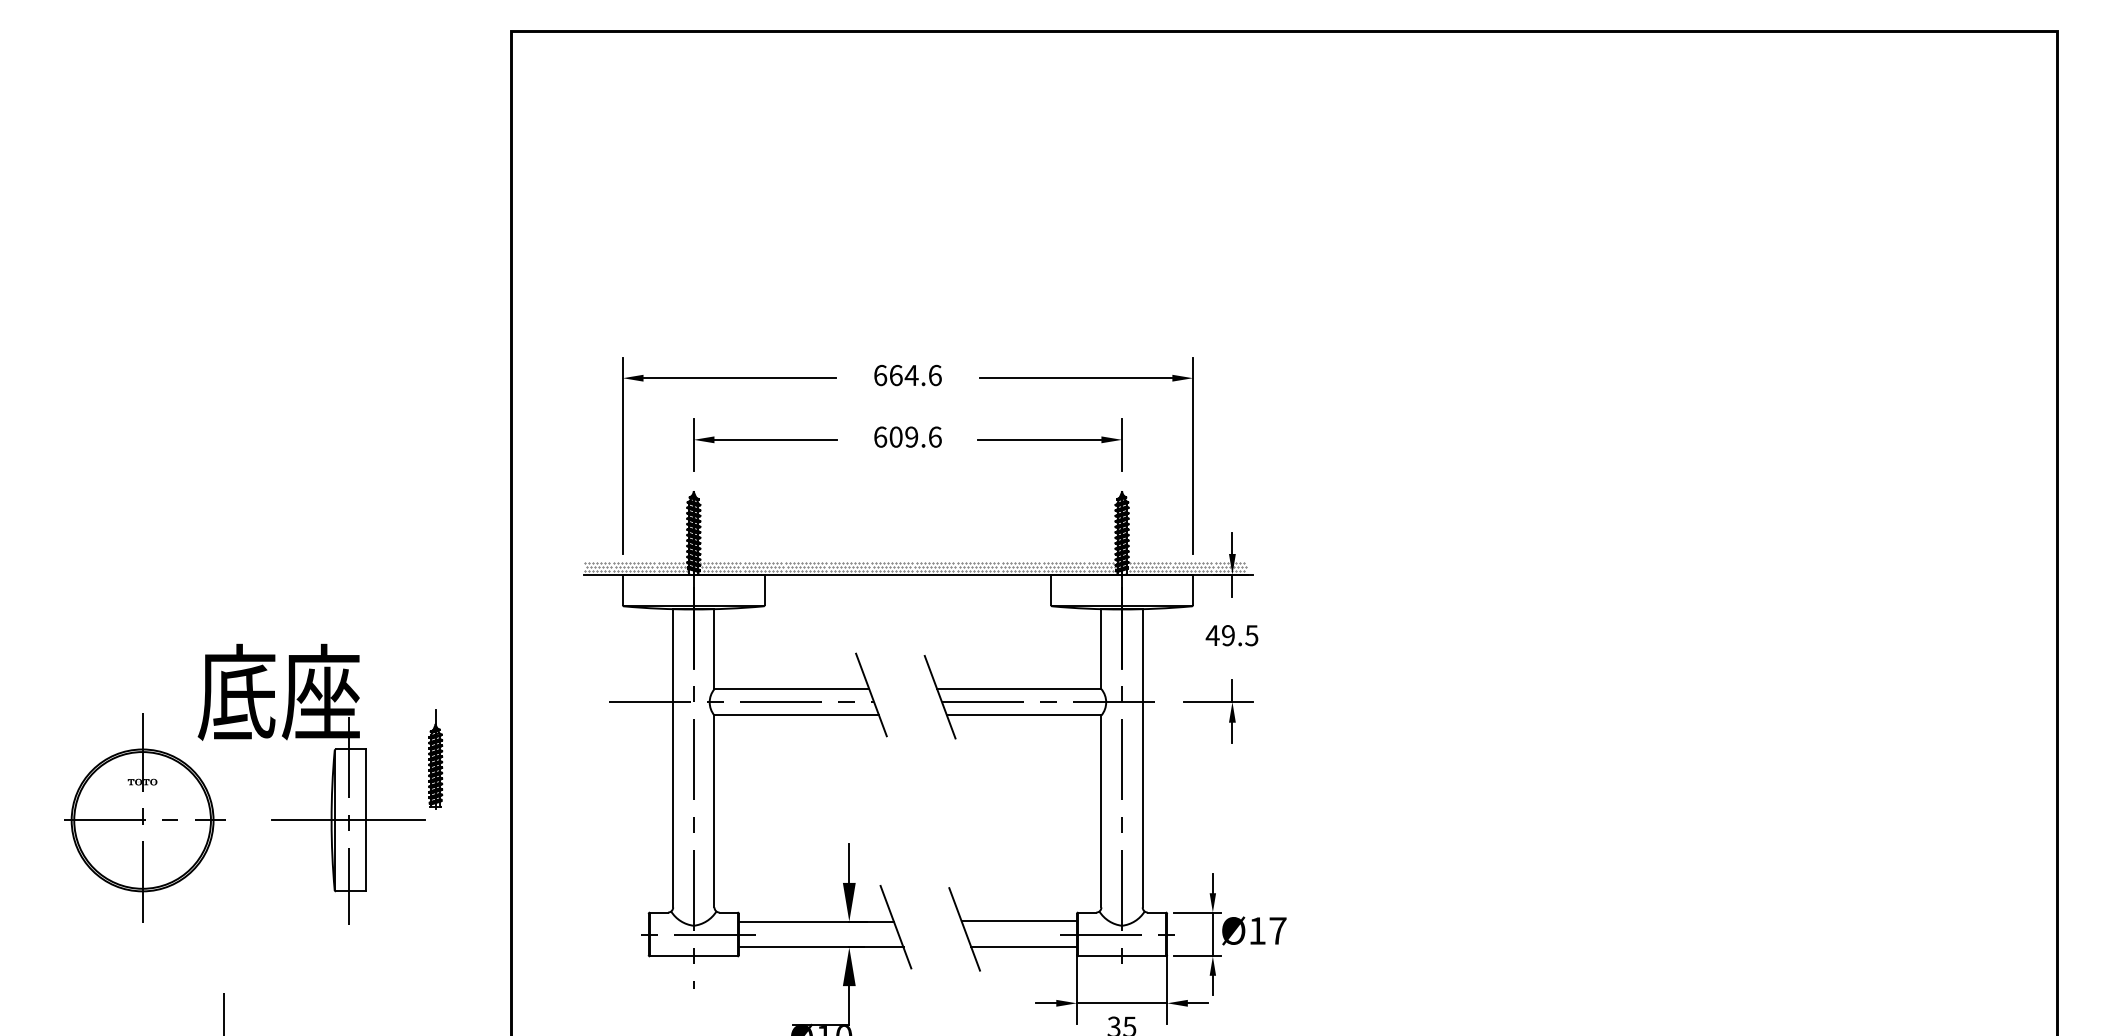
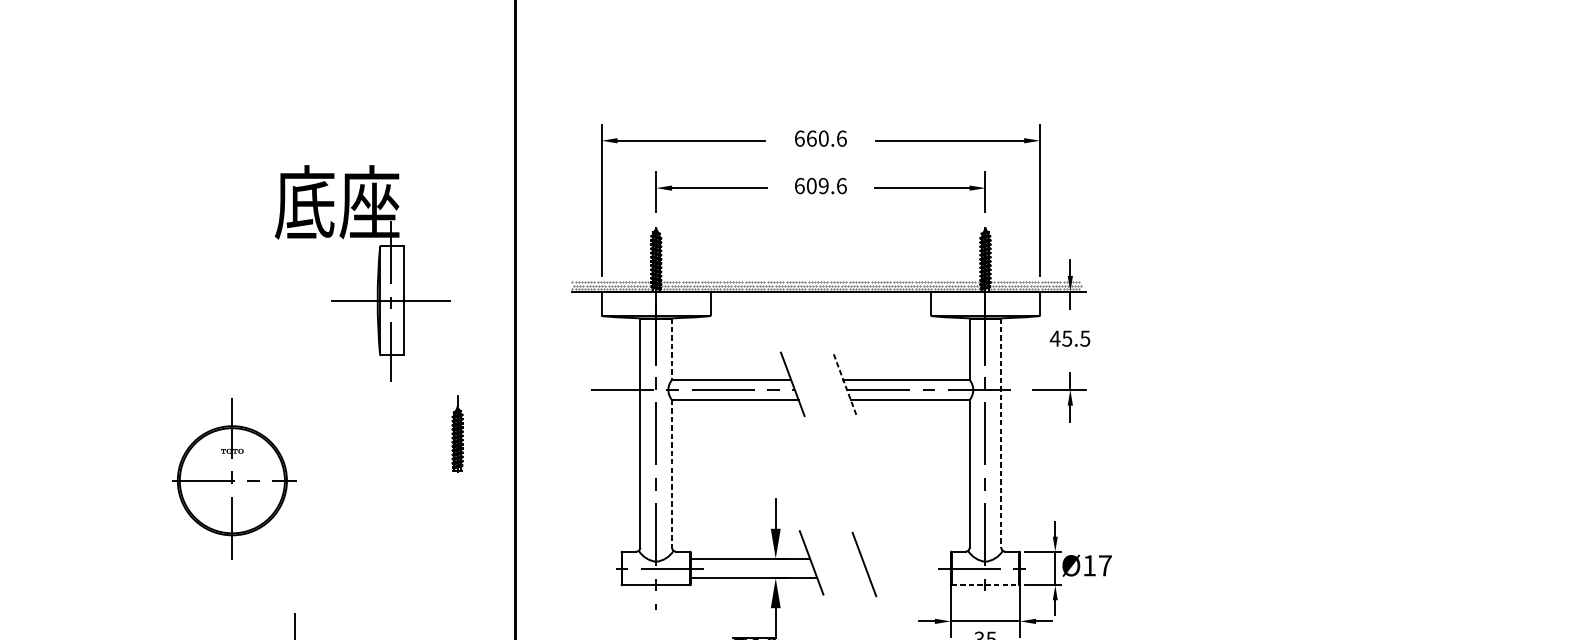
text: (911, 375) -> (823, 138), 664.6 -> 660.6
text: (1227, 635) -> (1066, 338), 49.5 -> 45.5
line: (714, 649) -> (672, 349), solid -> dashed
line: (940, 697) -> (845, 386), solid -> dashed
line: (1142, 758) -> (1001, 433), solid -> dashed
part: (331, 783) -> (377, 272), moved
line: (714, 811) -> (672, 473), solid -> dashed
line: (1018, 921) -> (905, 558), removed
line: (1023, 947) -> (909, 578), removed
line: (1122, 956) -> (985, 585), solid -> dashed

